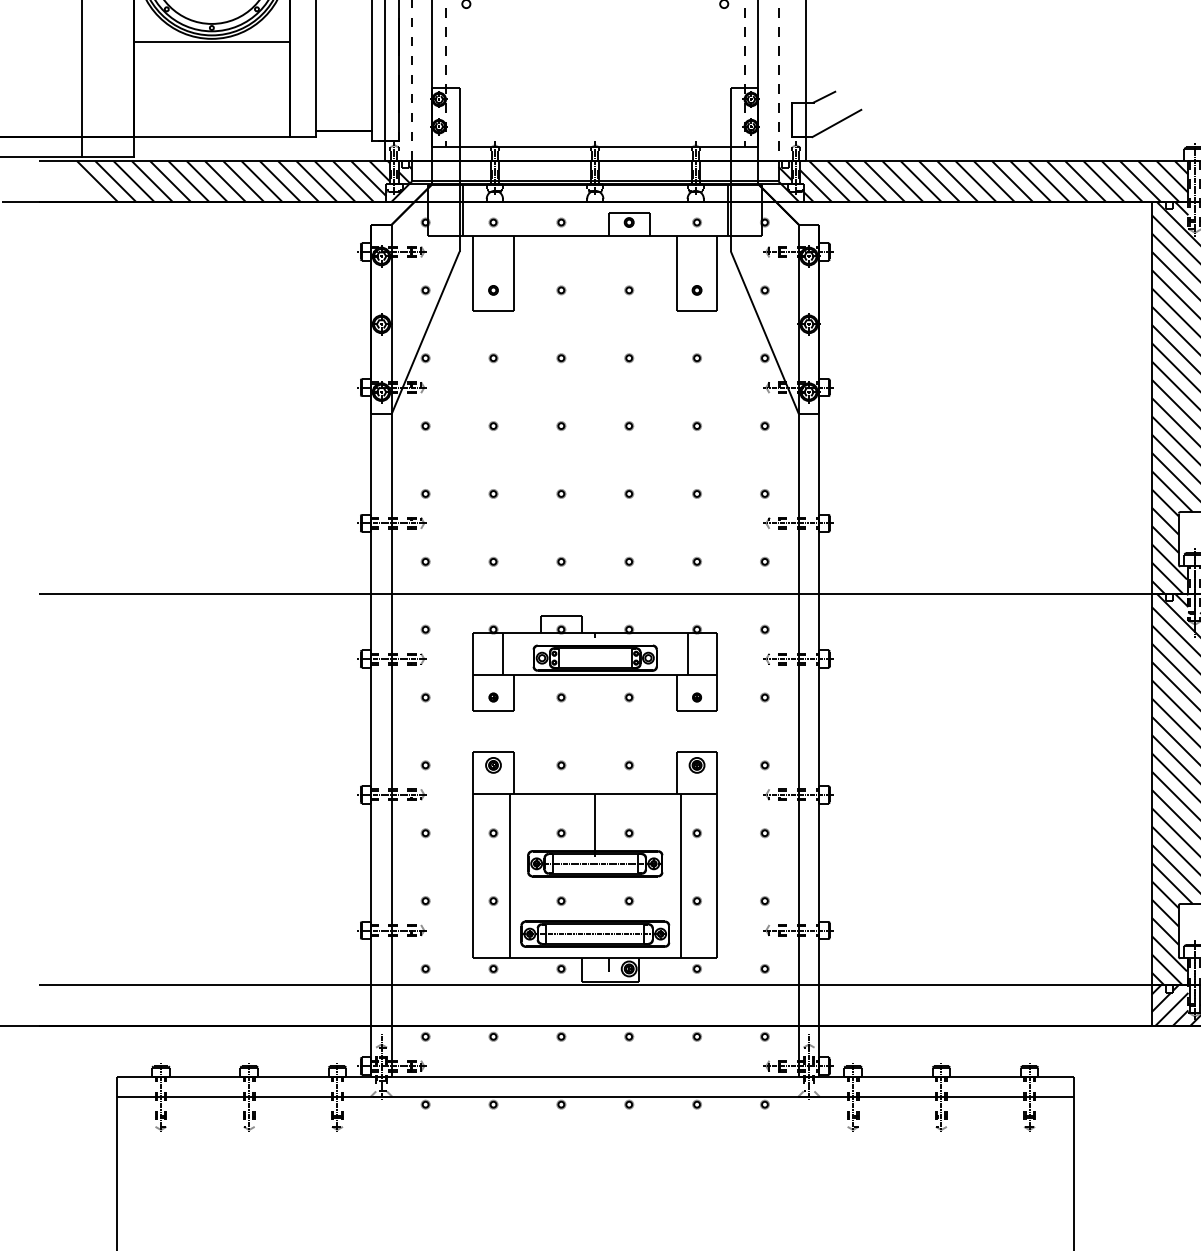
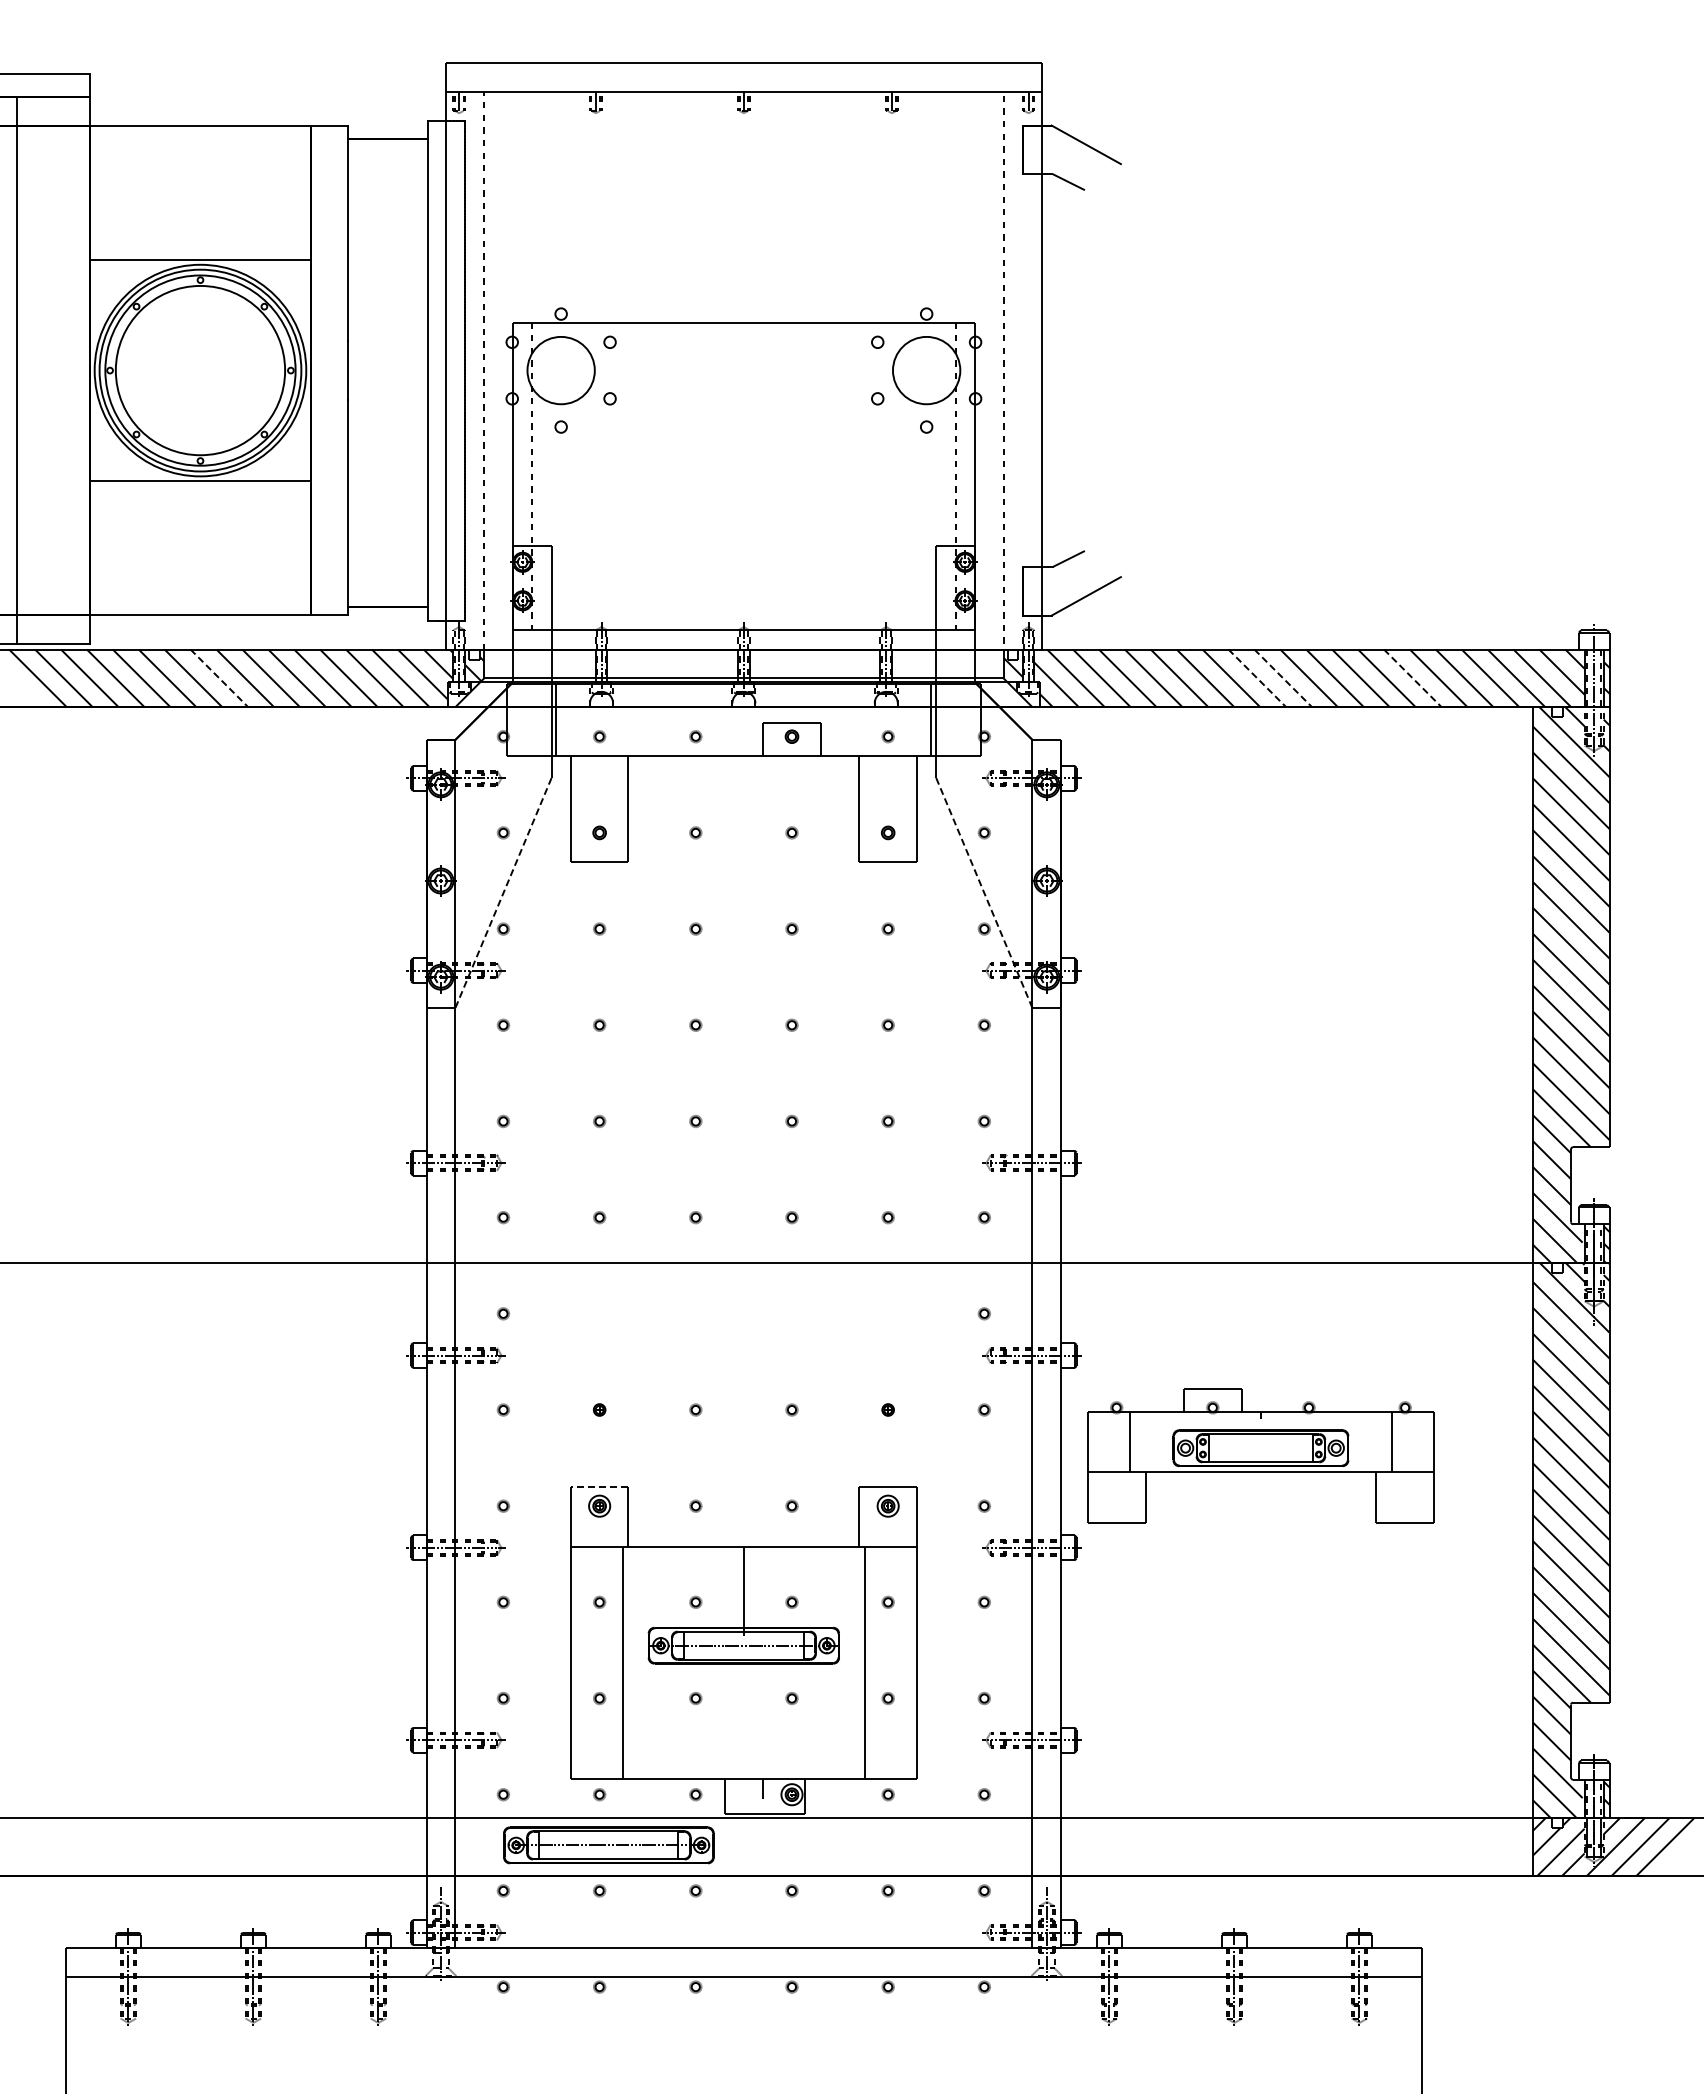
line: (225, 181) -> (219, 678), solid -> dashed
line: (957, 181) -> (1257, 678), solid -> dashed
line: (975, 181) -> (1283, 678), solid -> dashed
line: (1066, 181) -> (1412, 678), solid -> dashed
line: (425, 333) -> (503, 893), solid -> dashed
line: (765, 333) -> (984, 893), solid -> dashed
part: (595, 663) -> (1260, 1455), moved
line: (493, 752) -> (599, 1487), solid -> dashed
part: (595, 934) -> (608, 1845), moved

